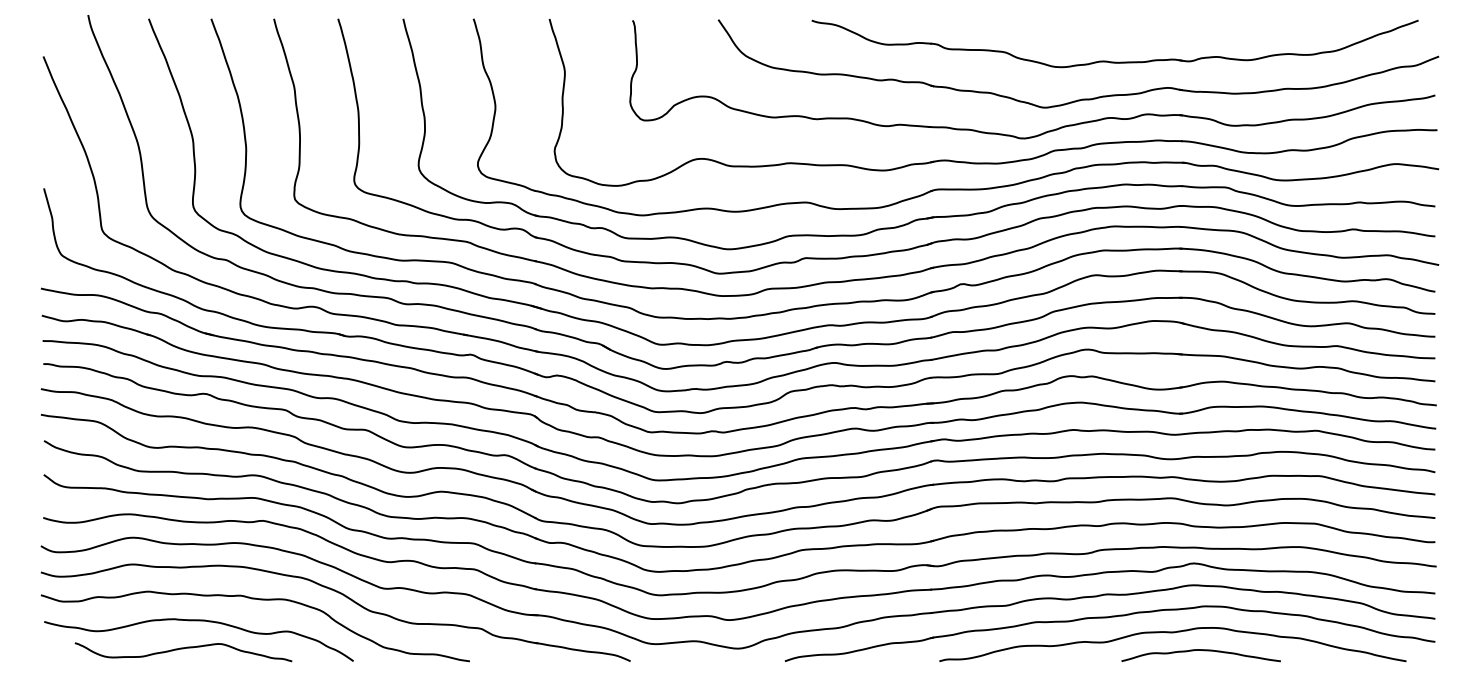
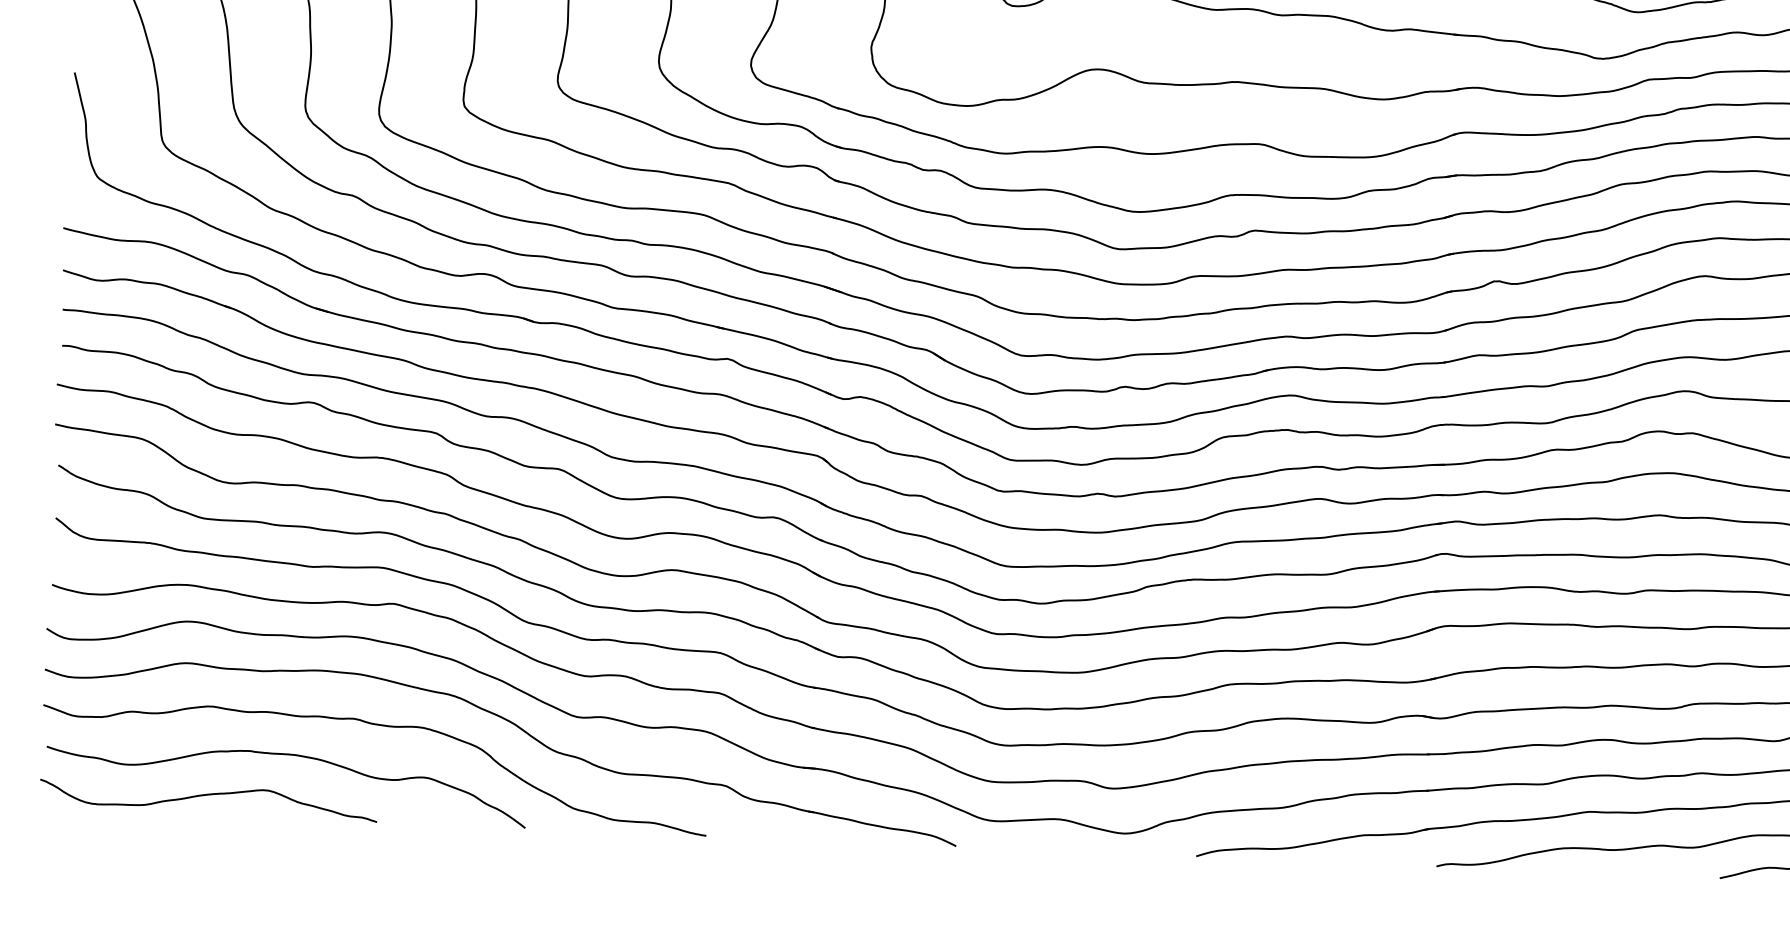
curve: (183, 649) -> (208, 796), moved

